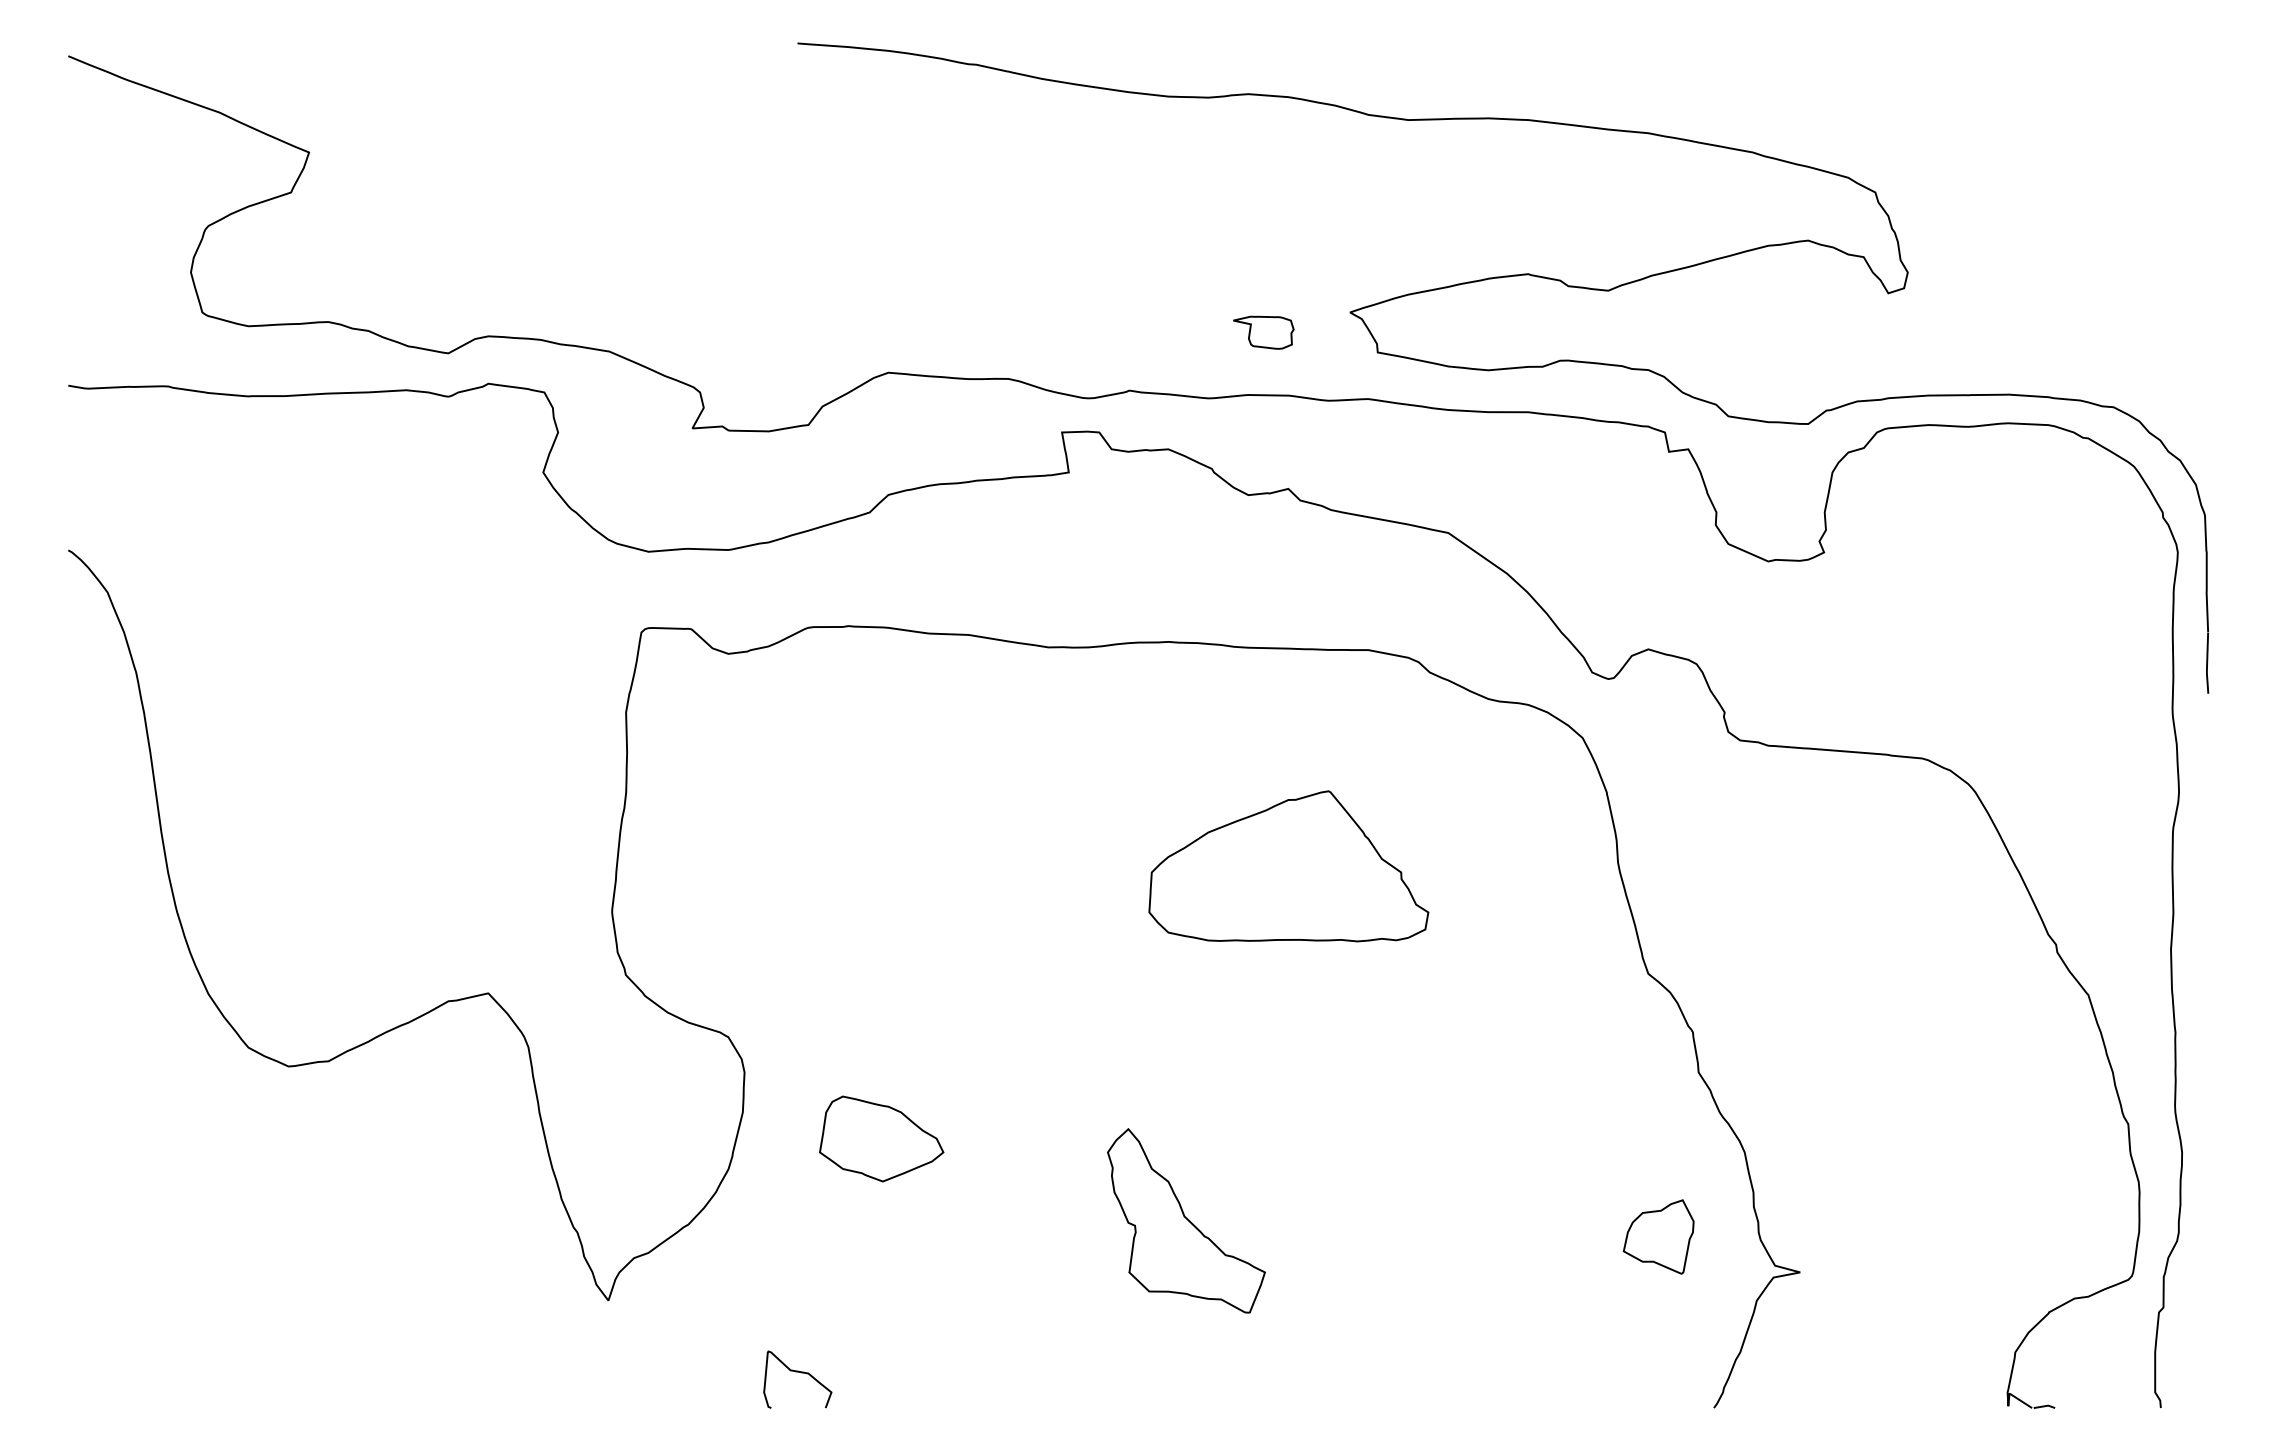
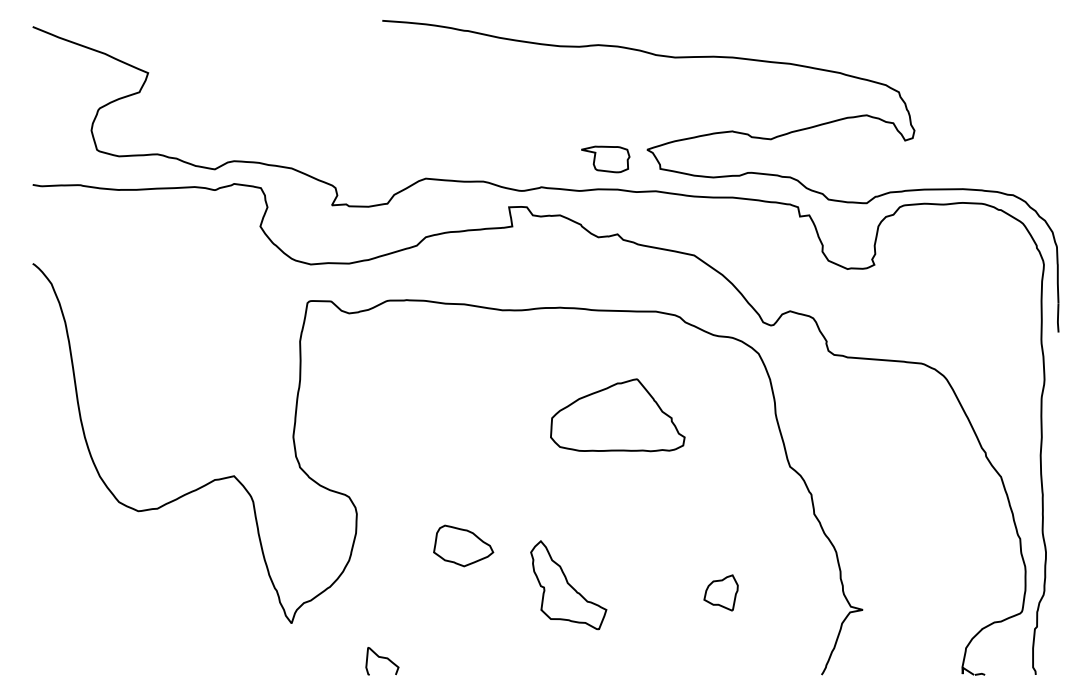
part: (1263, 332) -> (605, 159), size x1.67
part: (881, 1138) -> (463, 545), moved
part: (1657, 1236) -> (720, 592), moved

